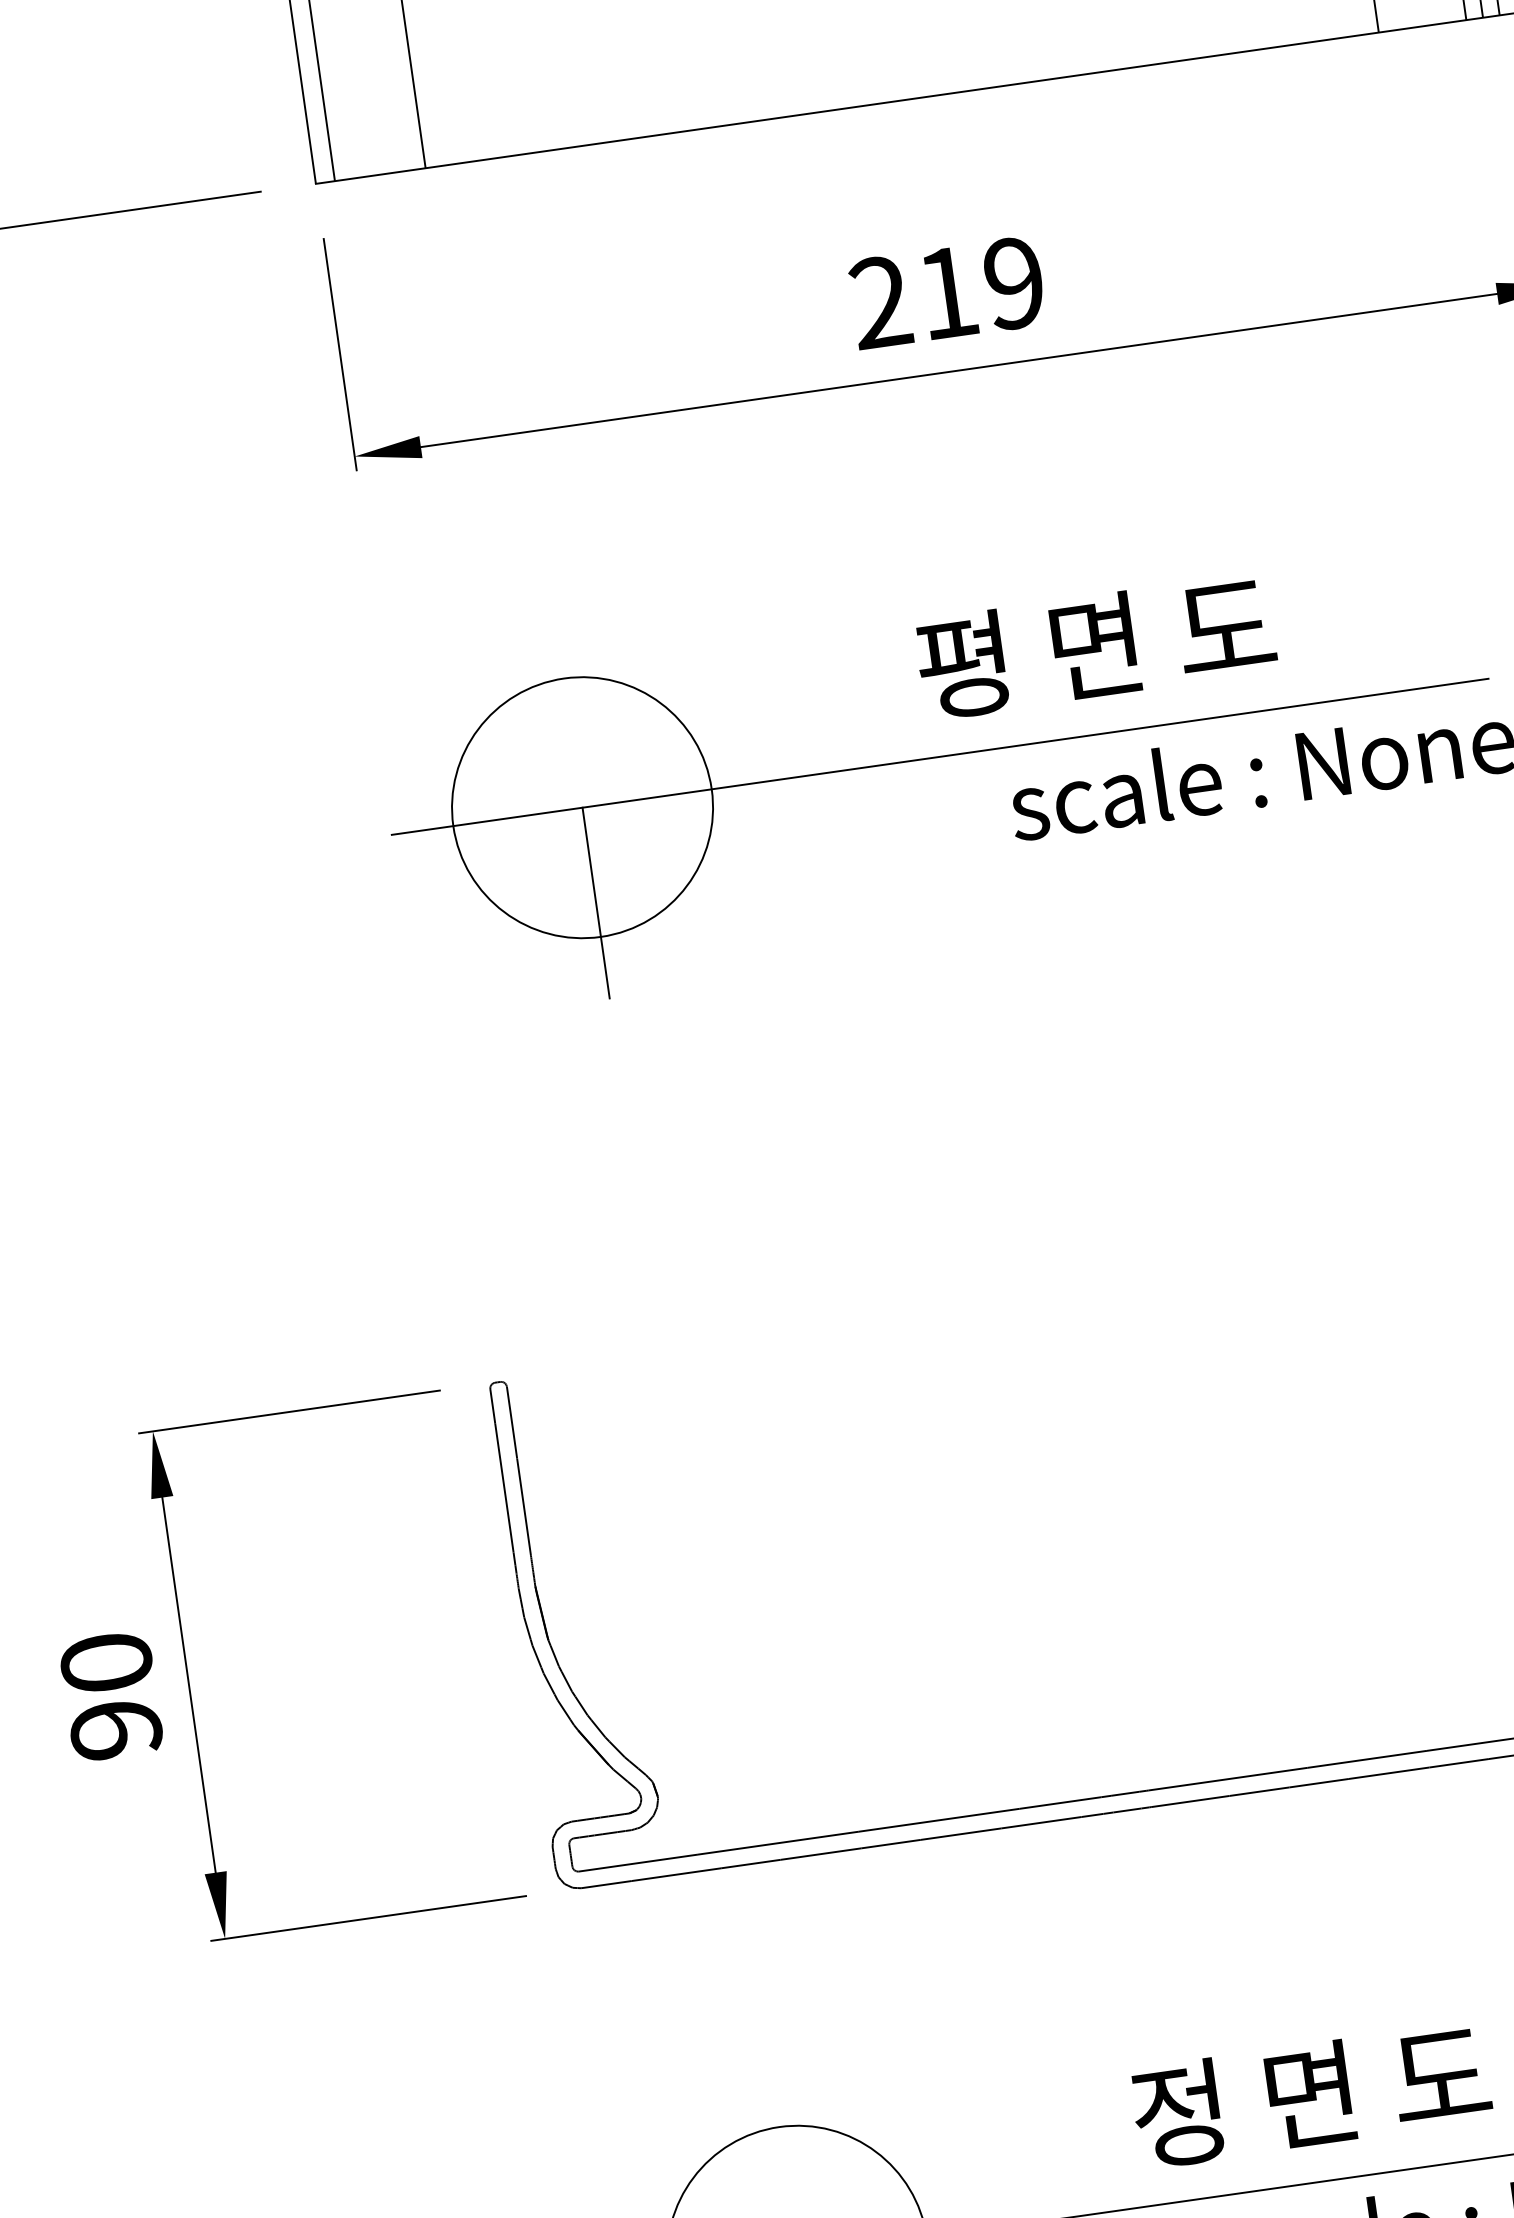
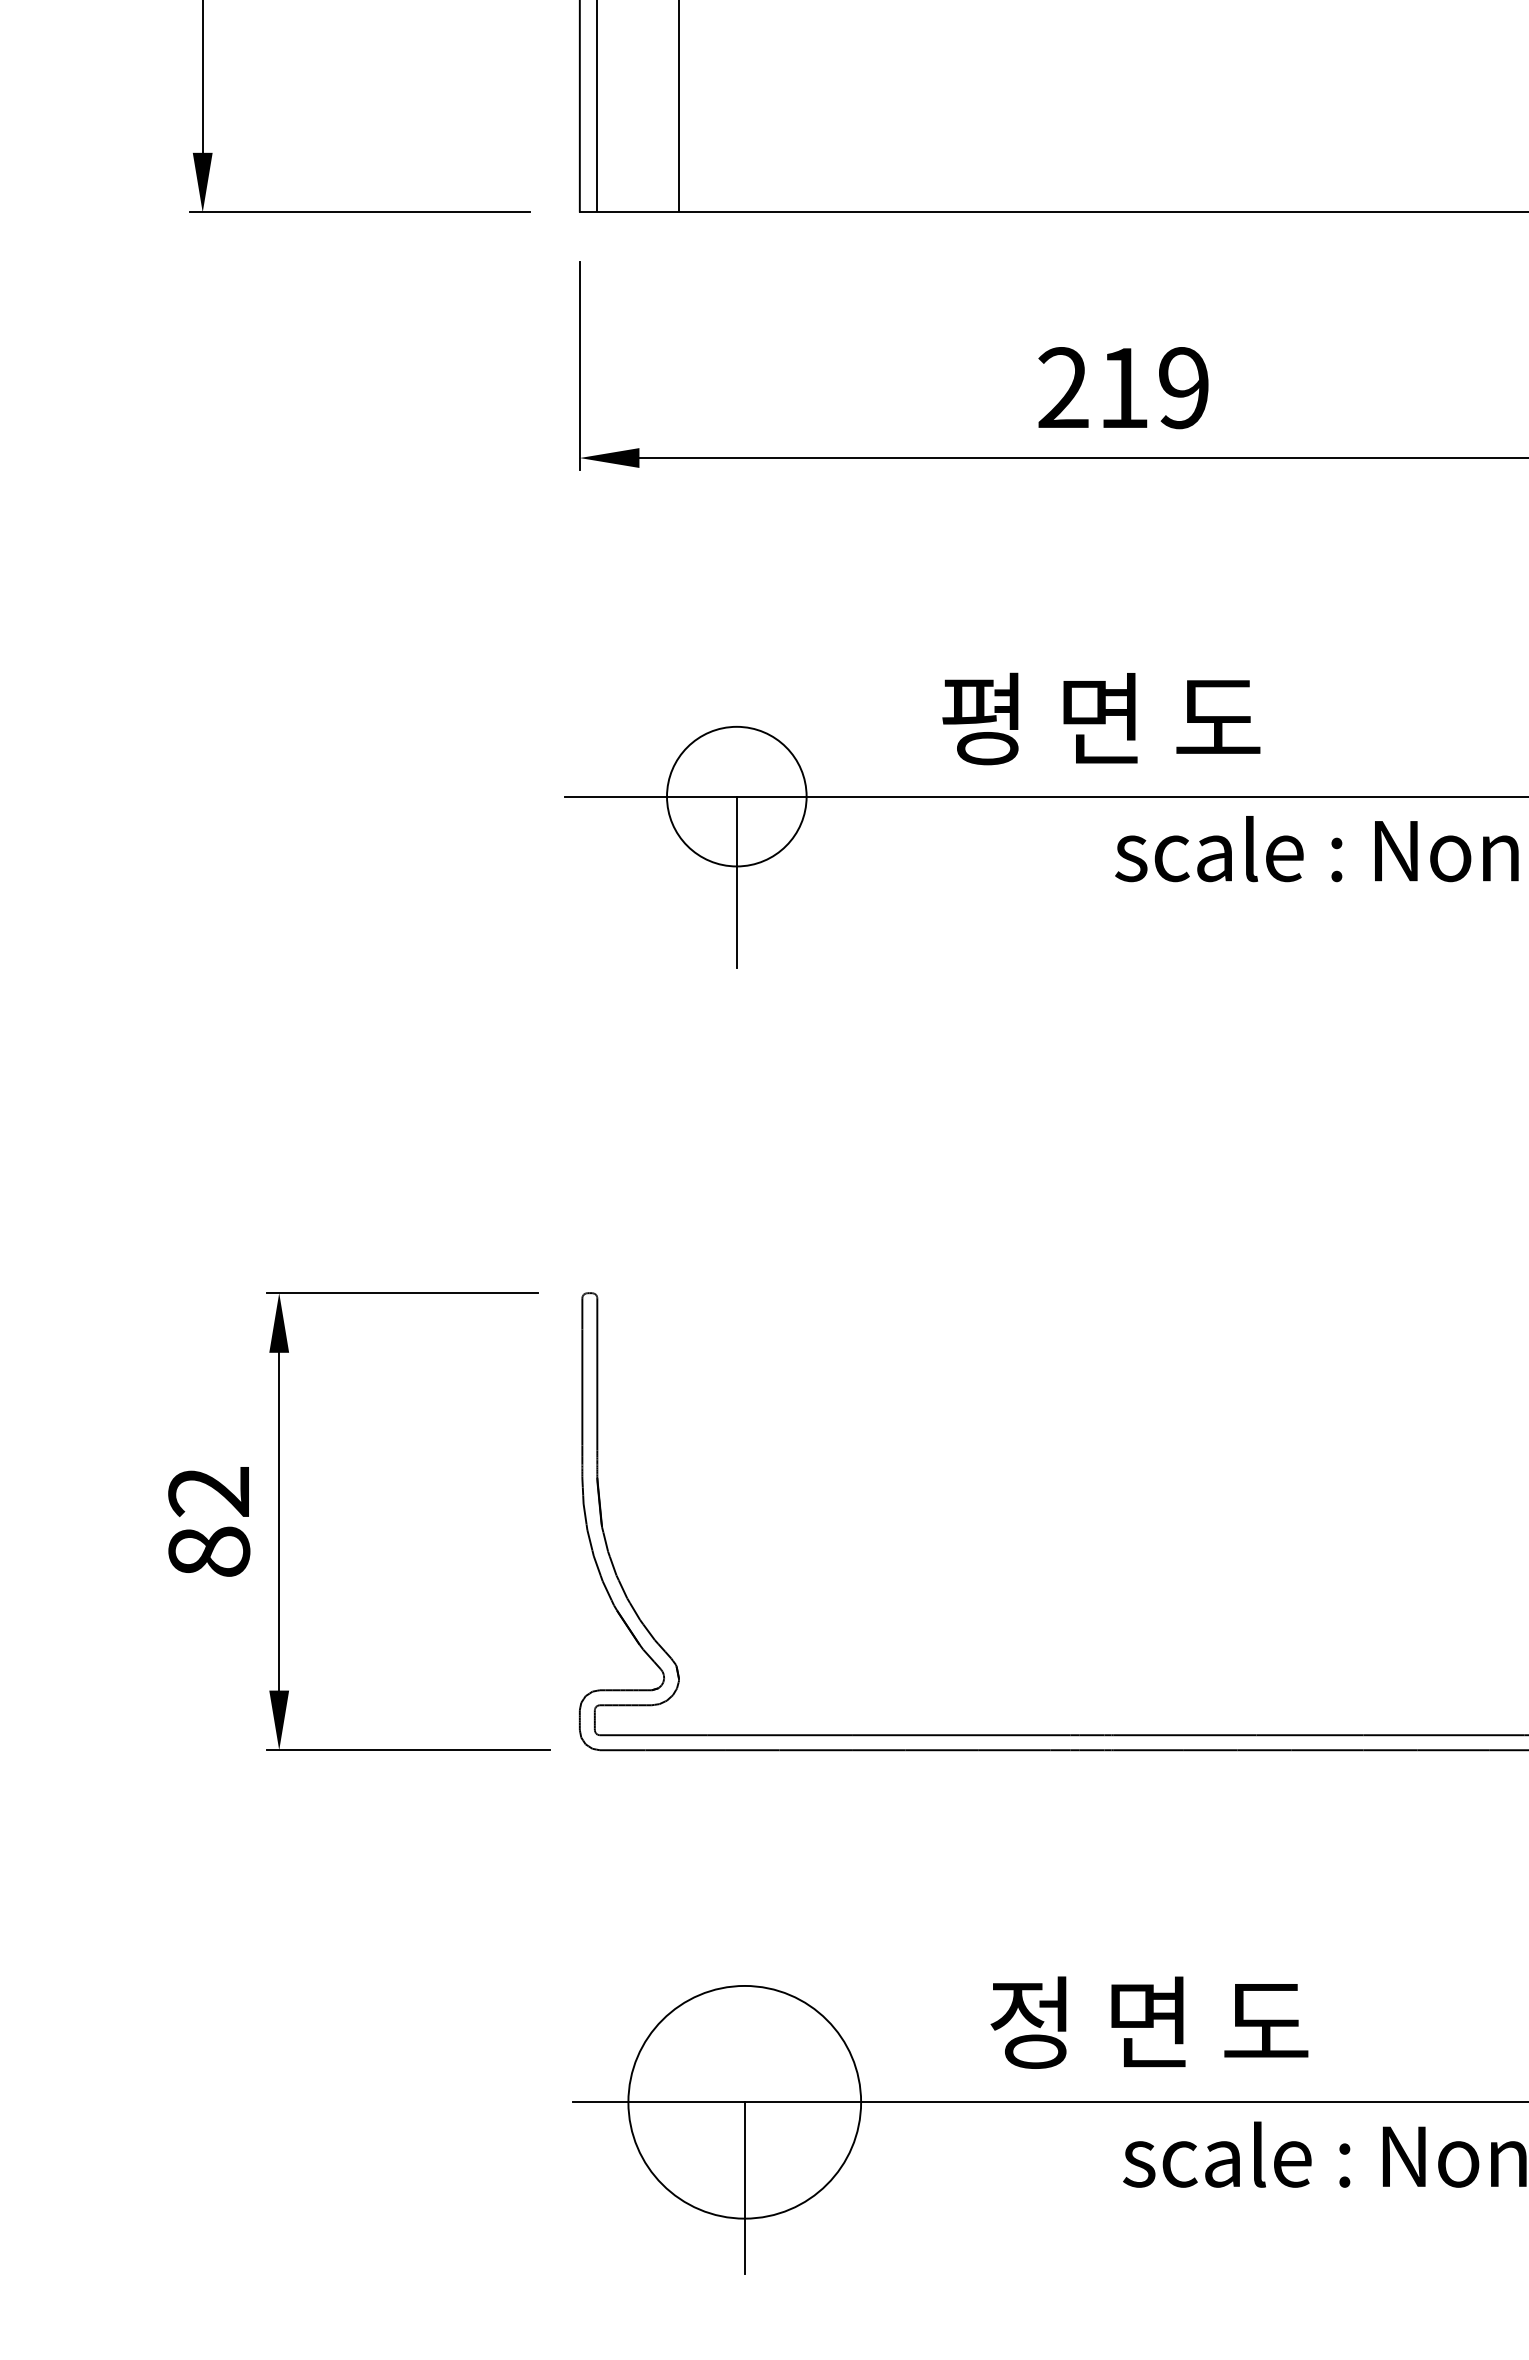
text: (1096, 646) -> (1101, 718), moved
circle: (582, 807) -> (736, 796), size x0.6
text: (111, 1695) -> (209, 1521), 90 -> 82
text: (1311, 2095) -> (1149, 2022), moved

